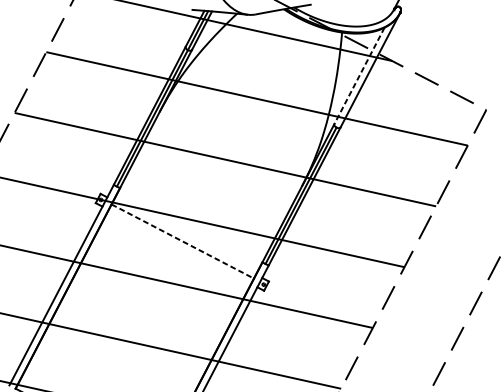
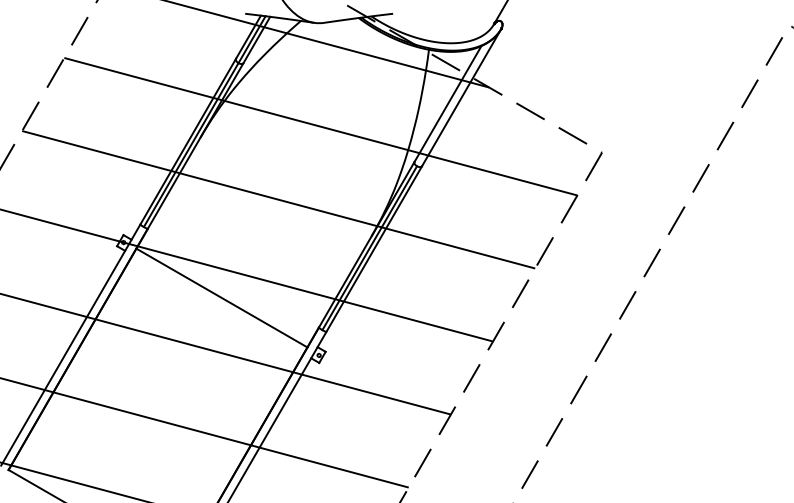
line: (359, 76) -> (448, 104), dashed -> solid
line: (182, 241) -> (221, 298), dashed -> solid

